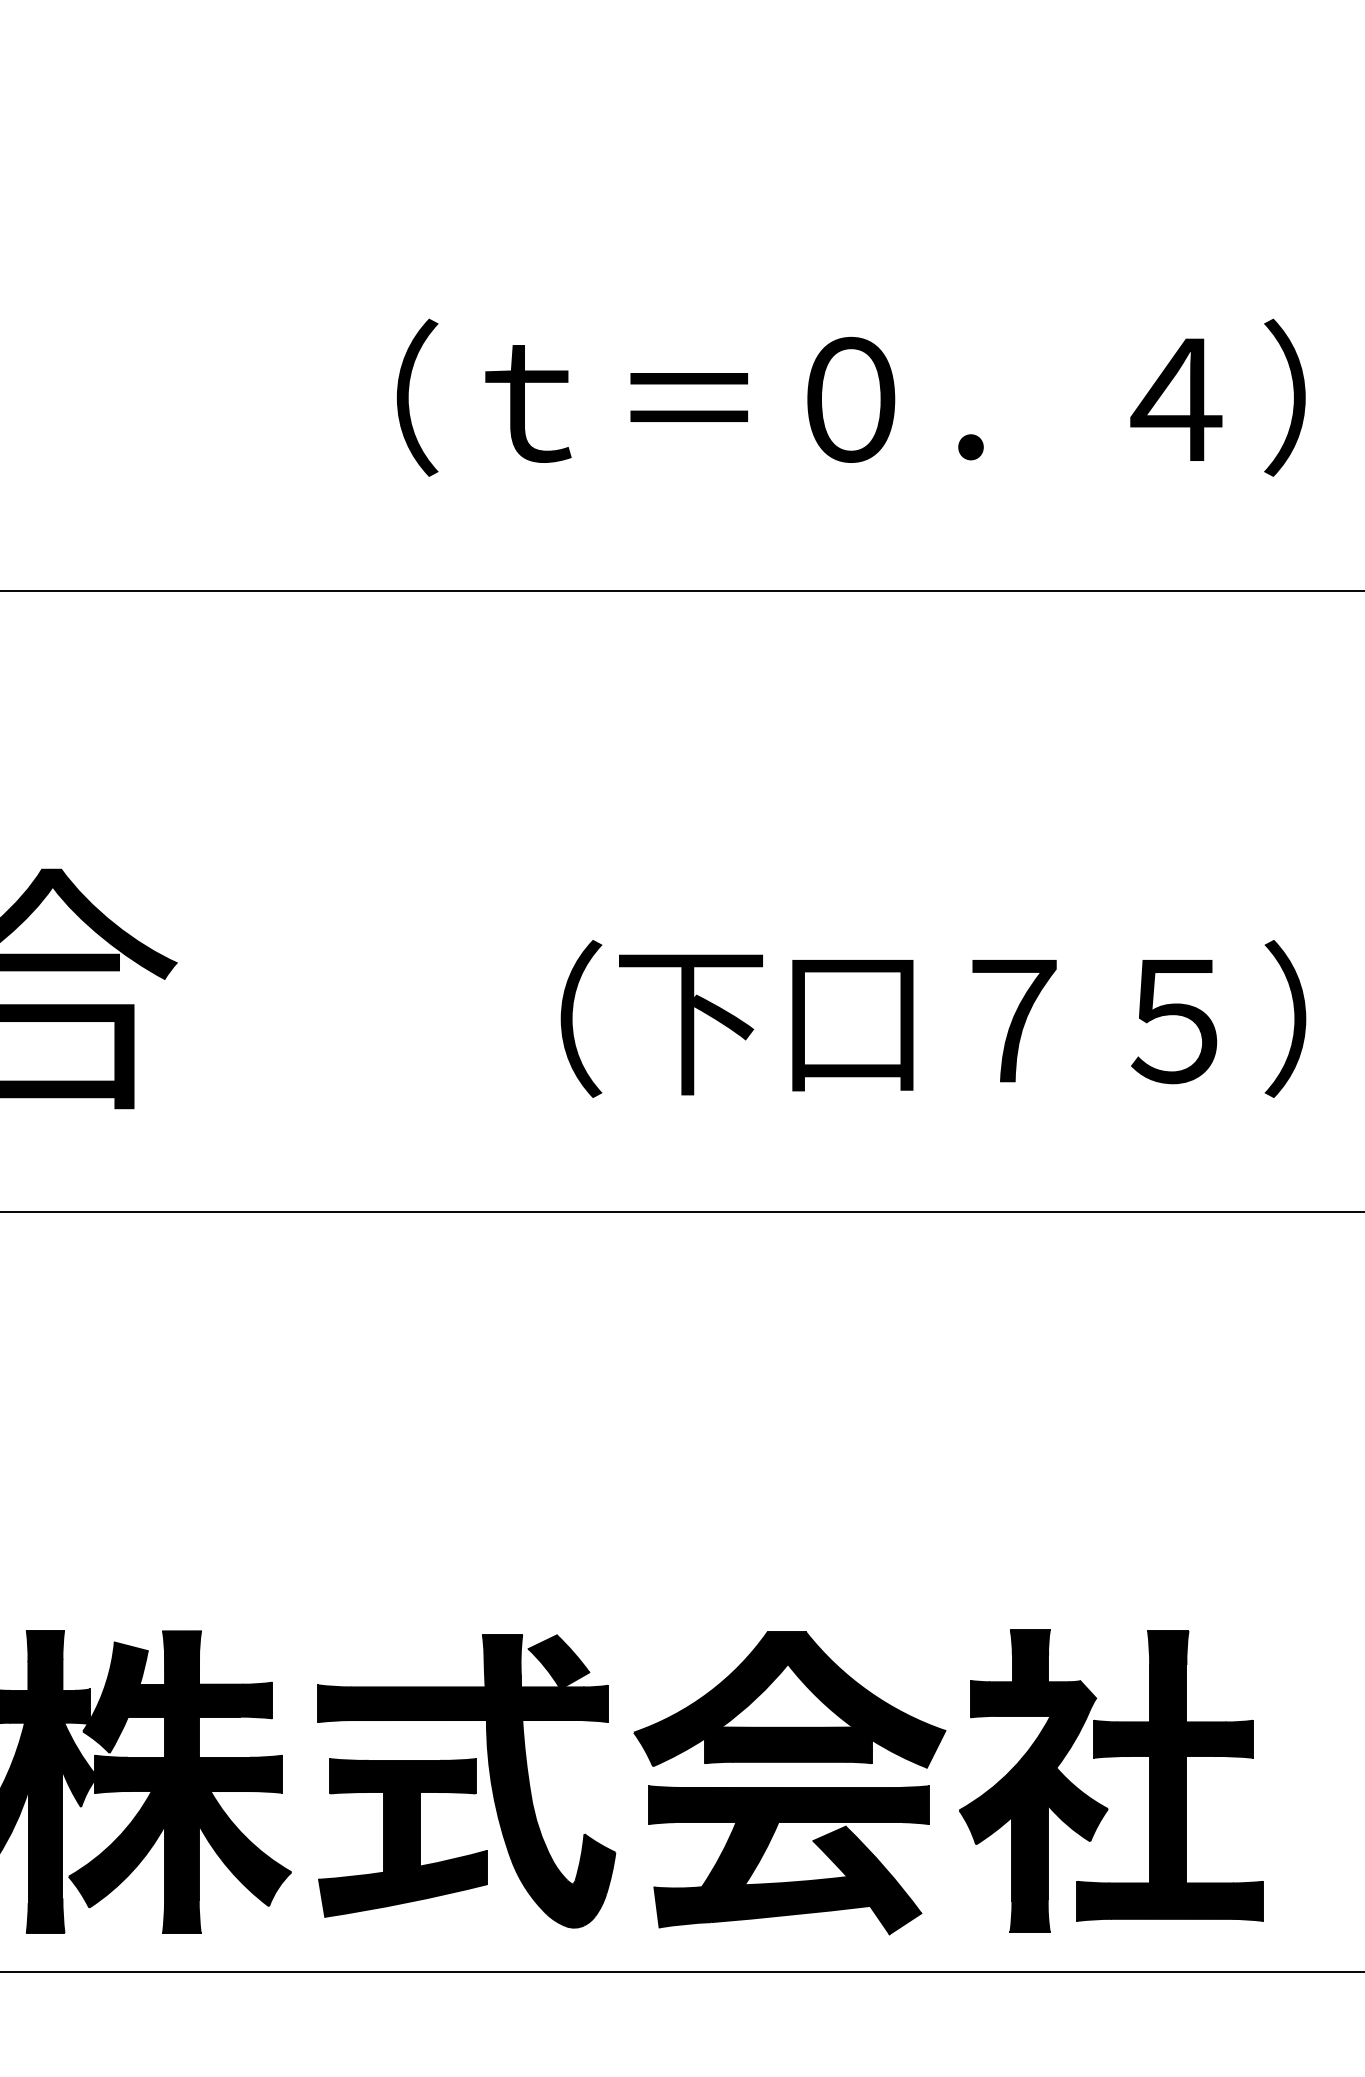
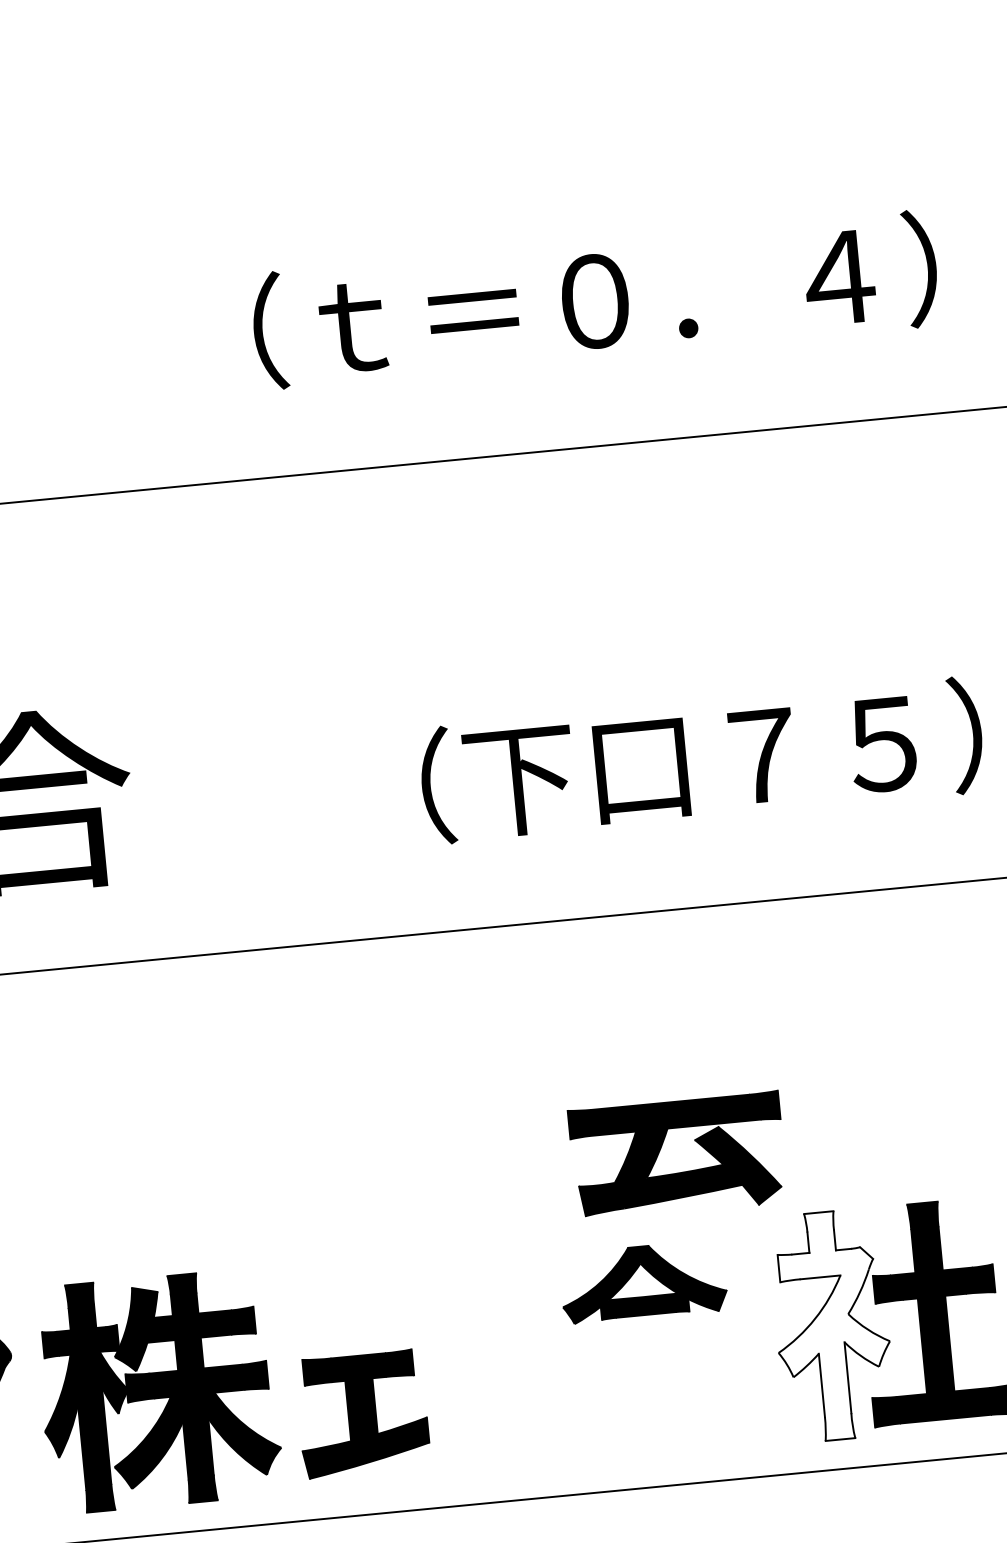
part: (789, 1699) -> (642, 1281), size x0.7
part: (489, 1775) -> (423, 1360), removed
fill: (1033, 1781) -> (832, 1325), removed
part: (788, 1881) -> (679, 1172), moved

